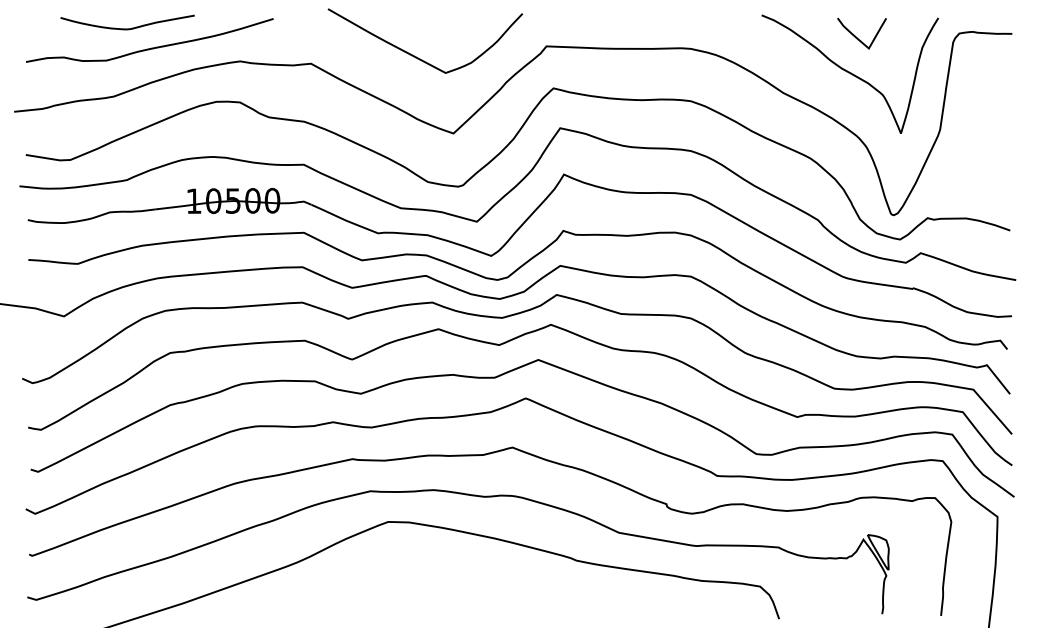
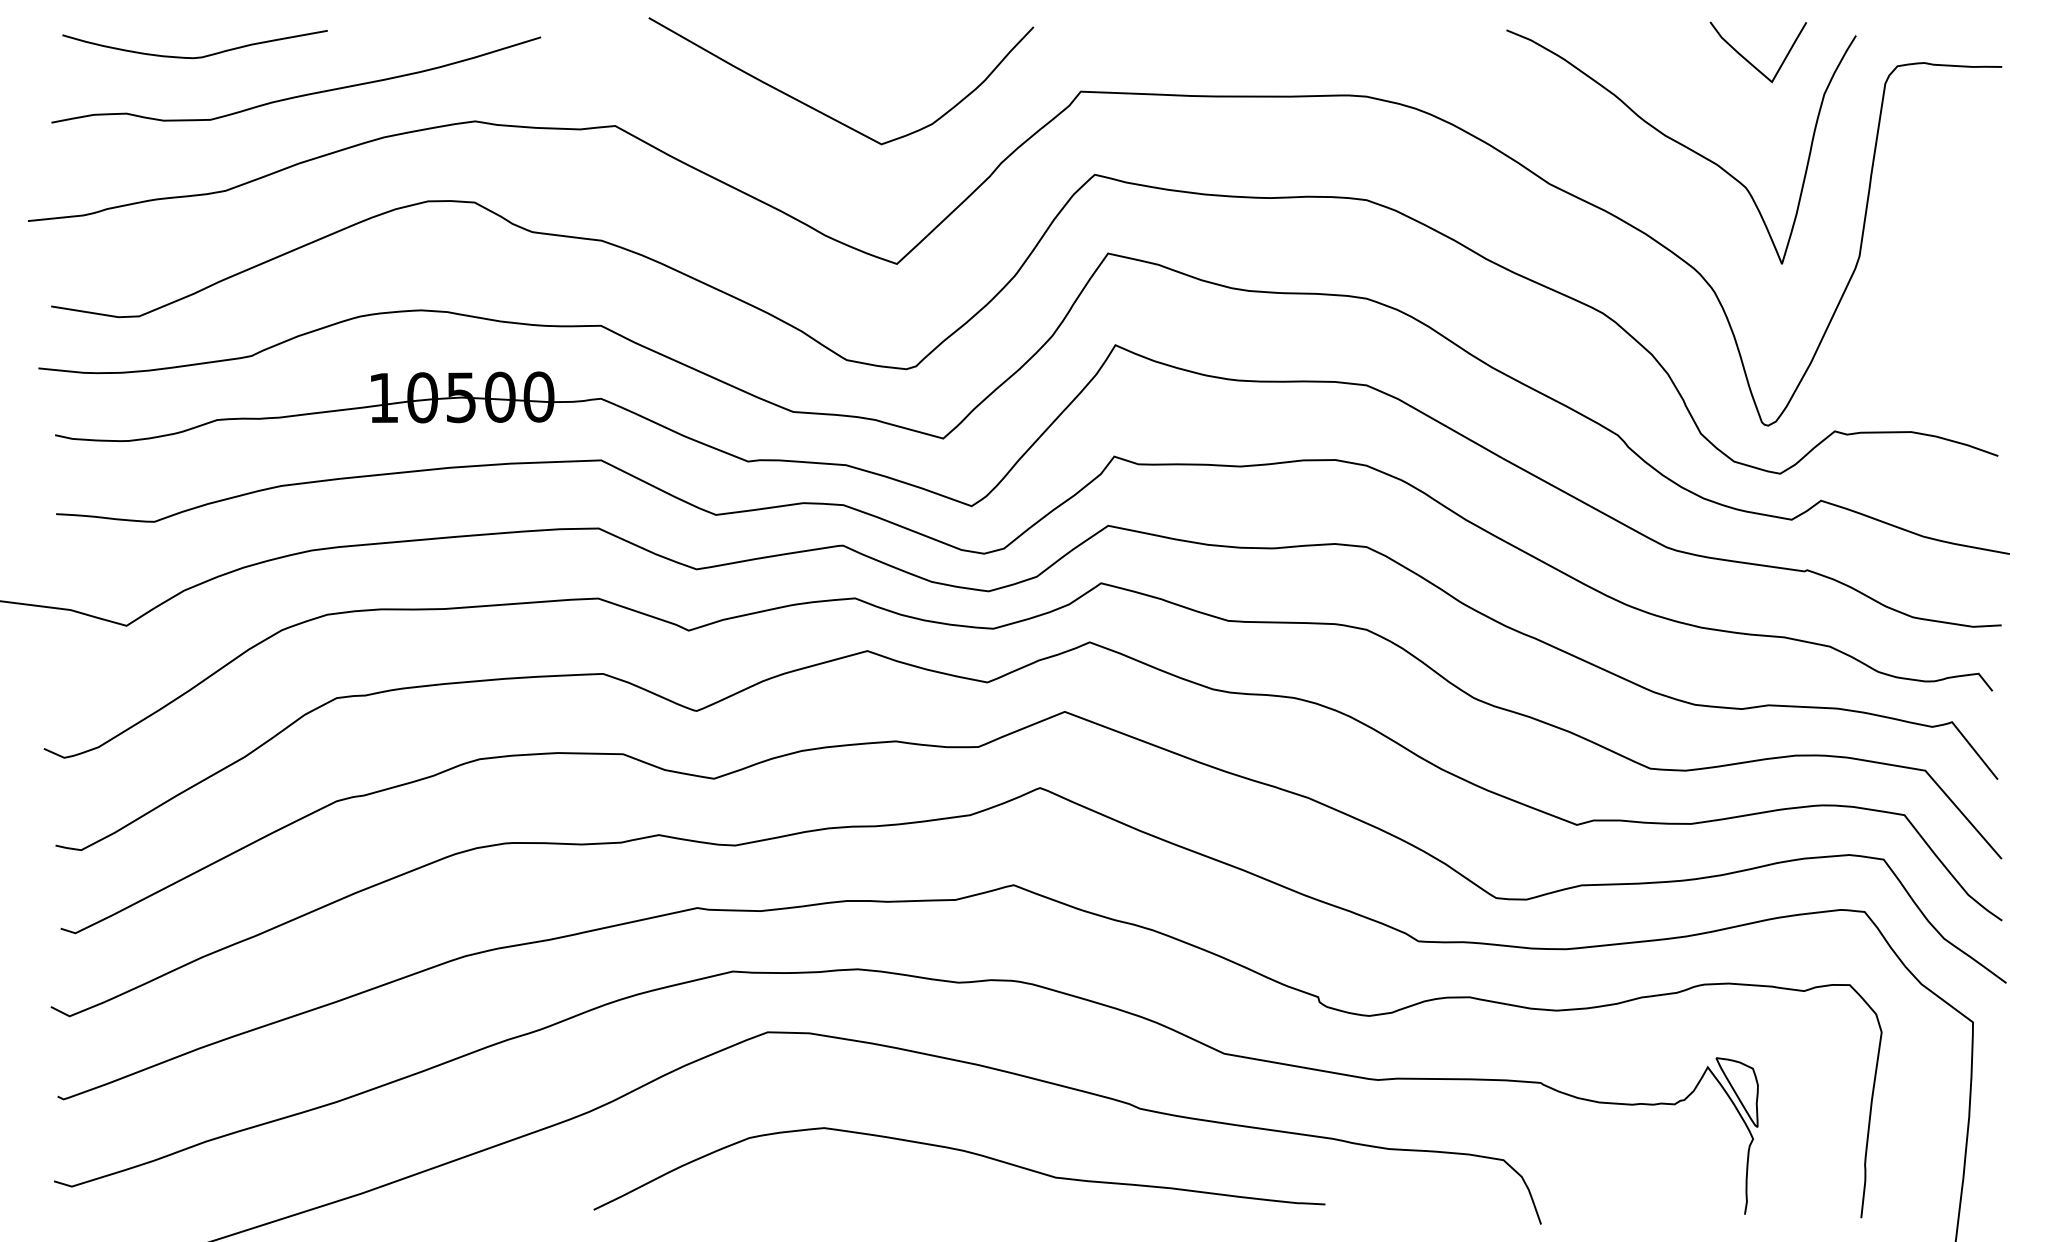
curve: (127, 28) -> (194, 56), moved
curve: (857, 37) -> (1749, 60), moved
curve: (488, 583) -> (966, 1154), added

